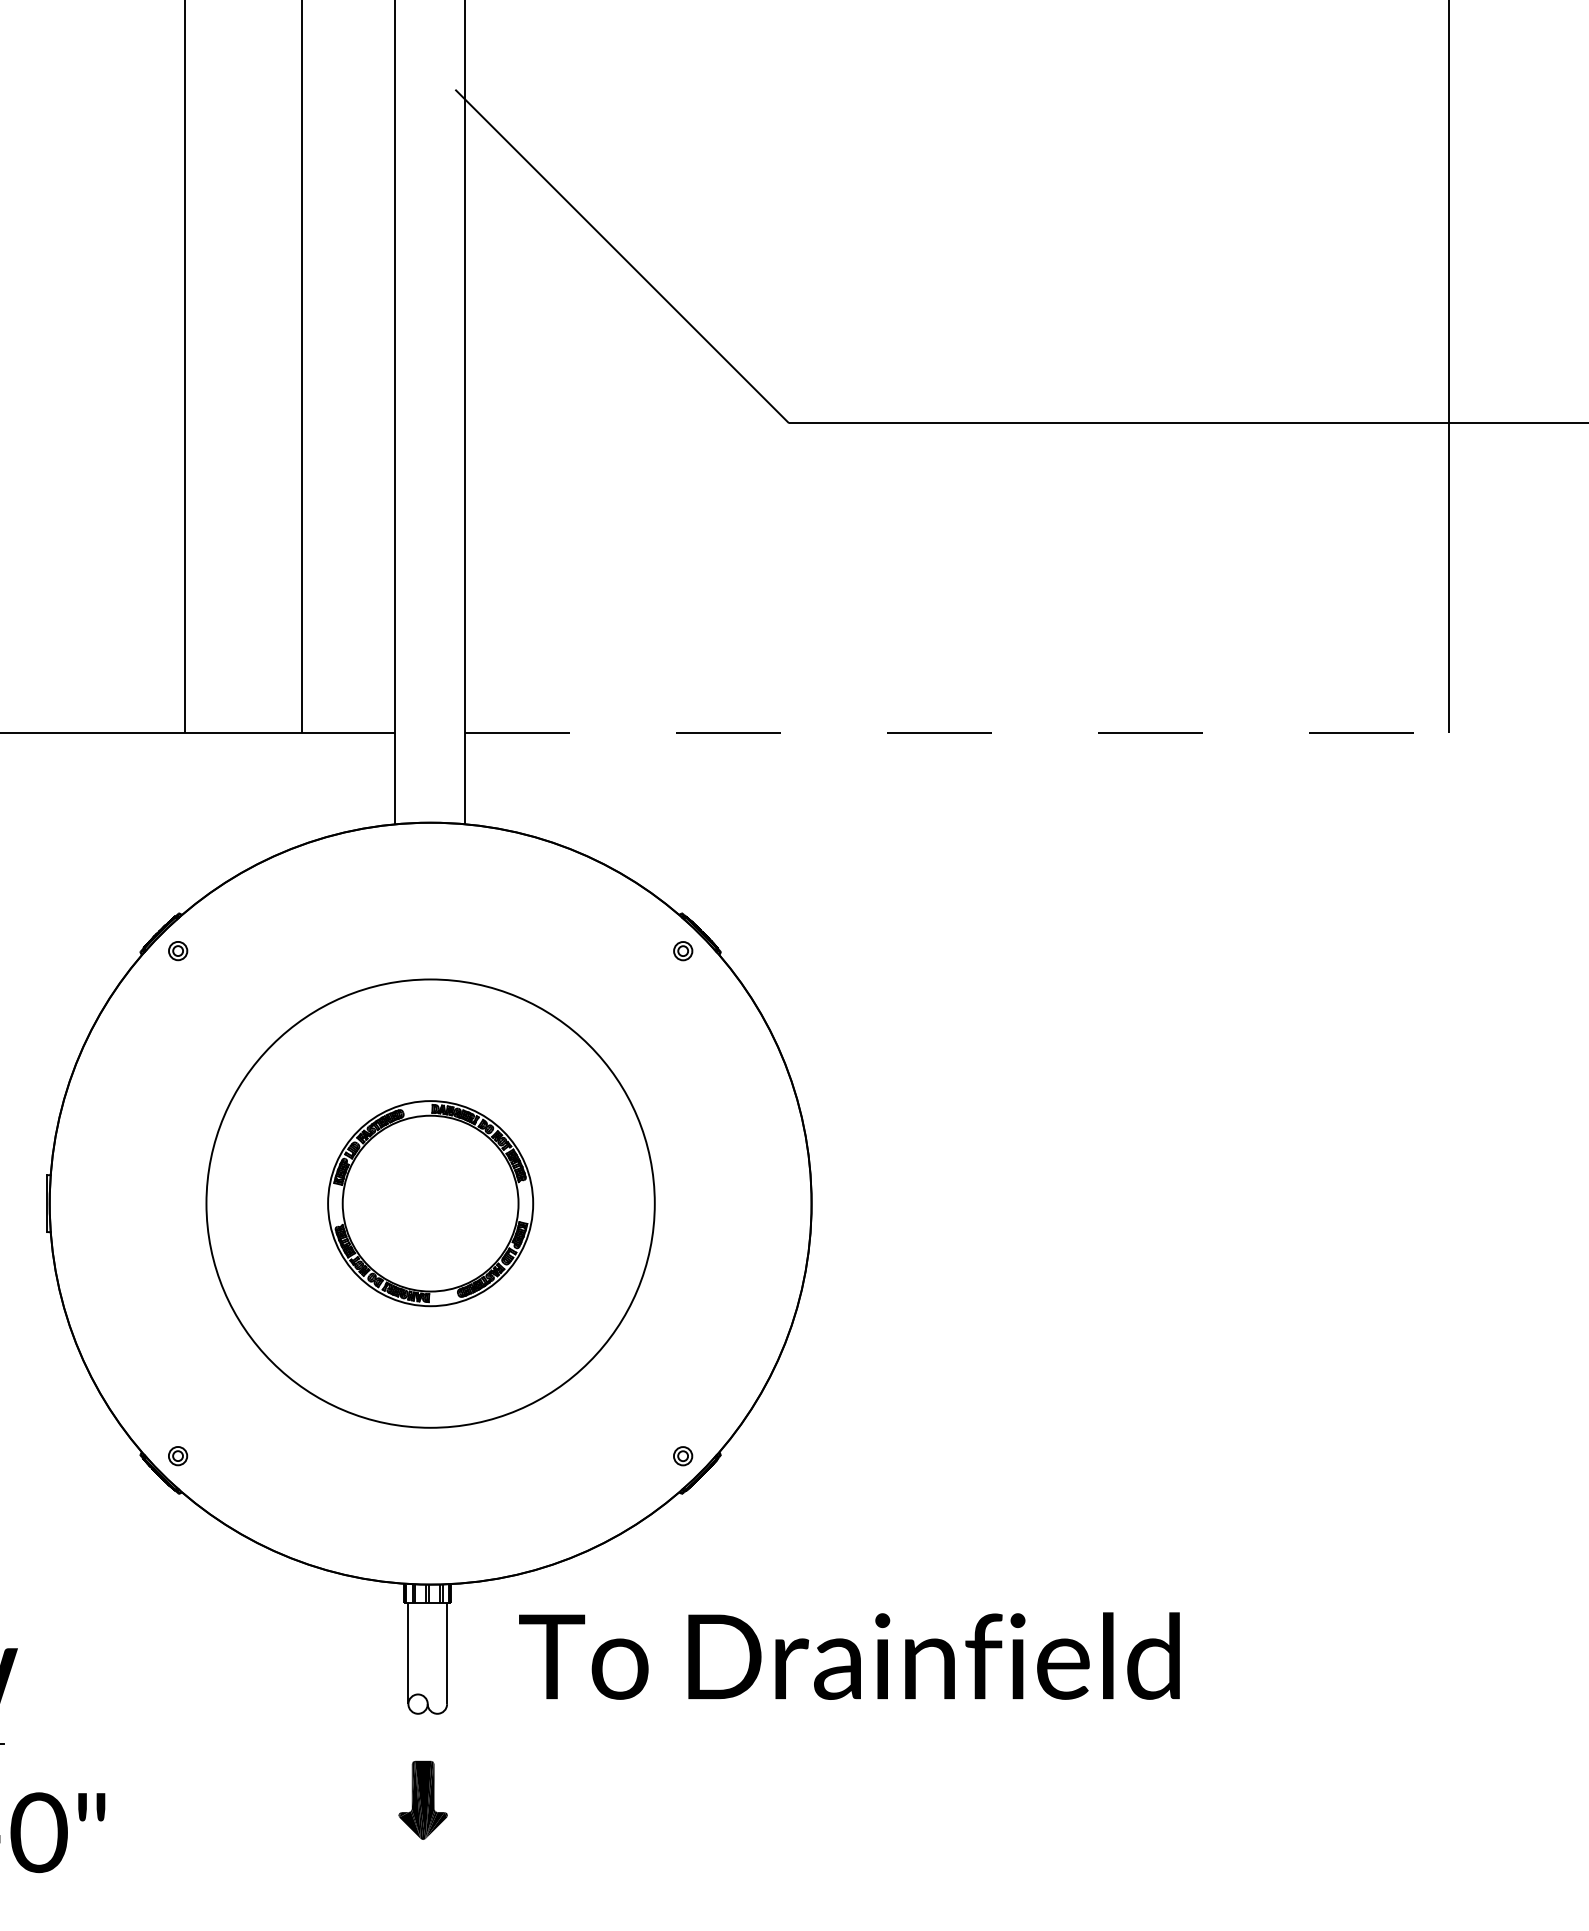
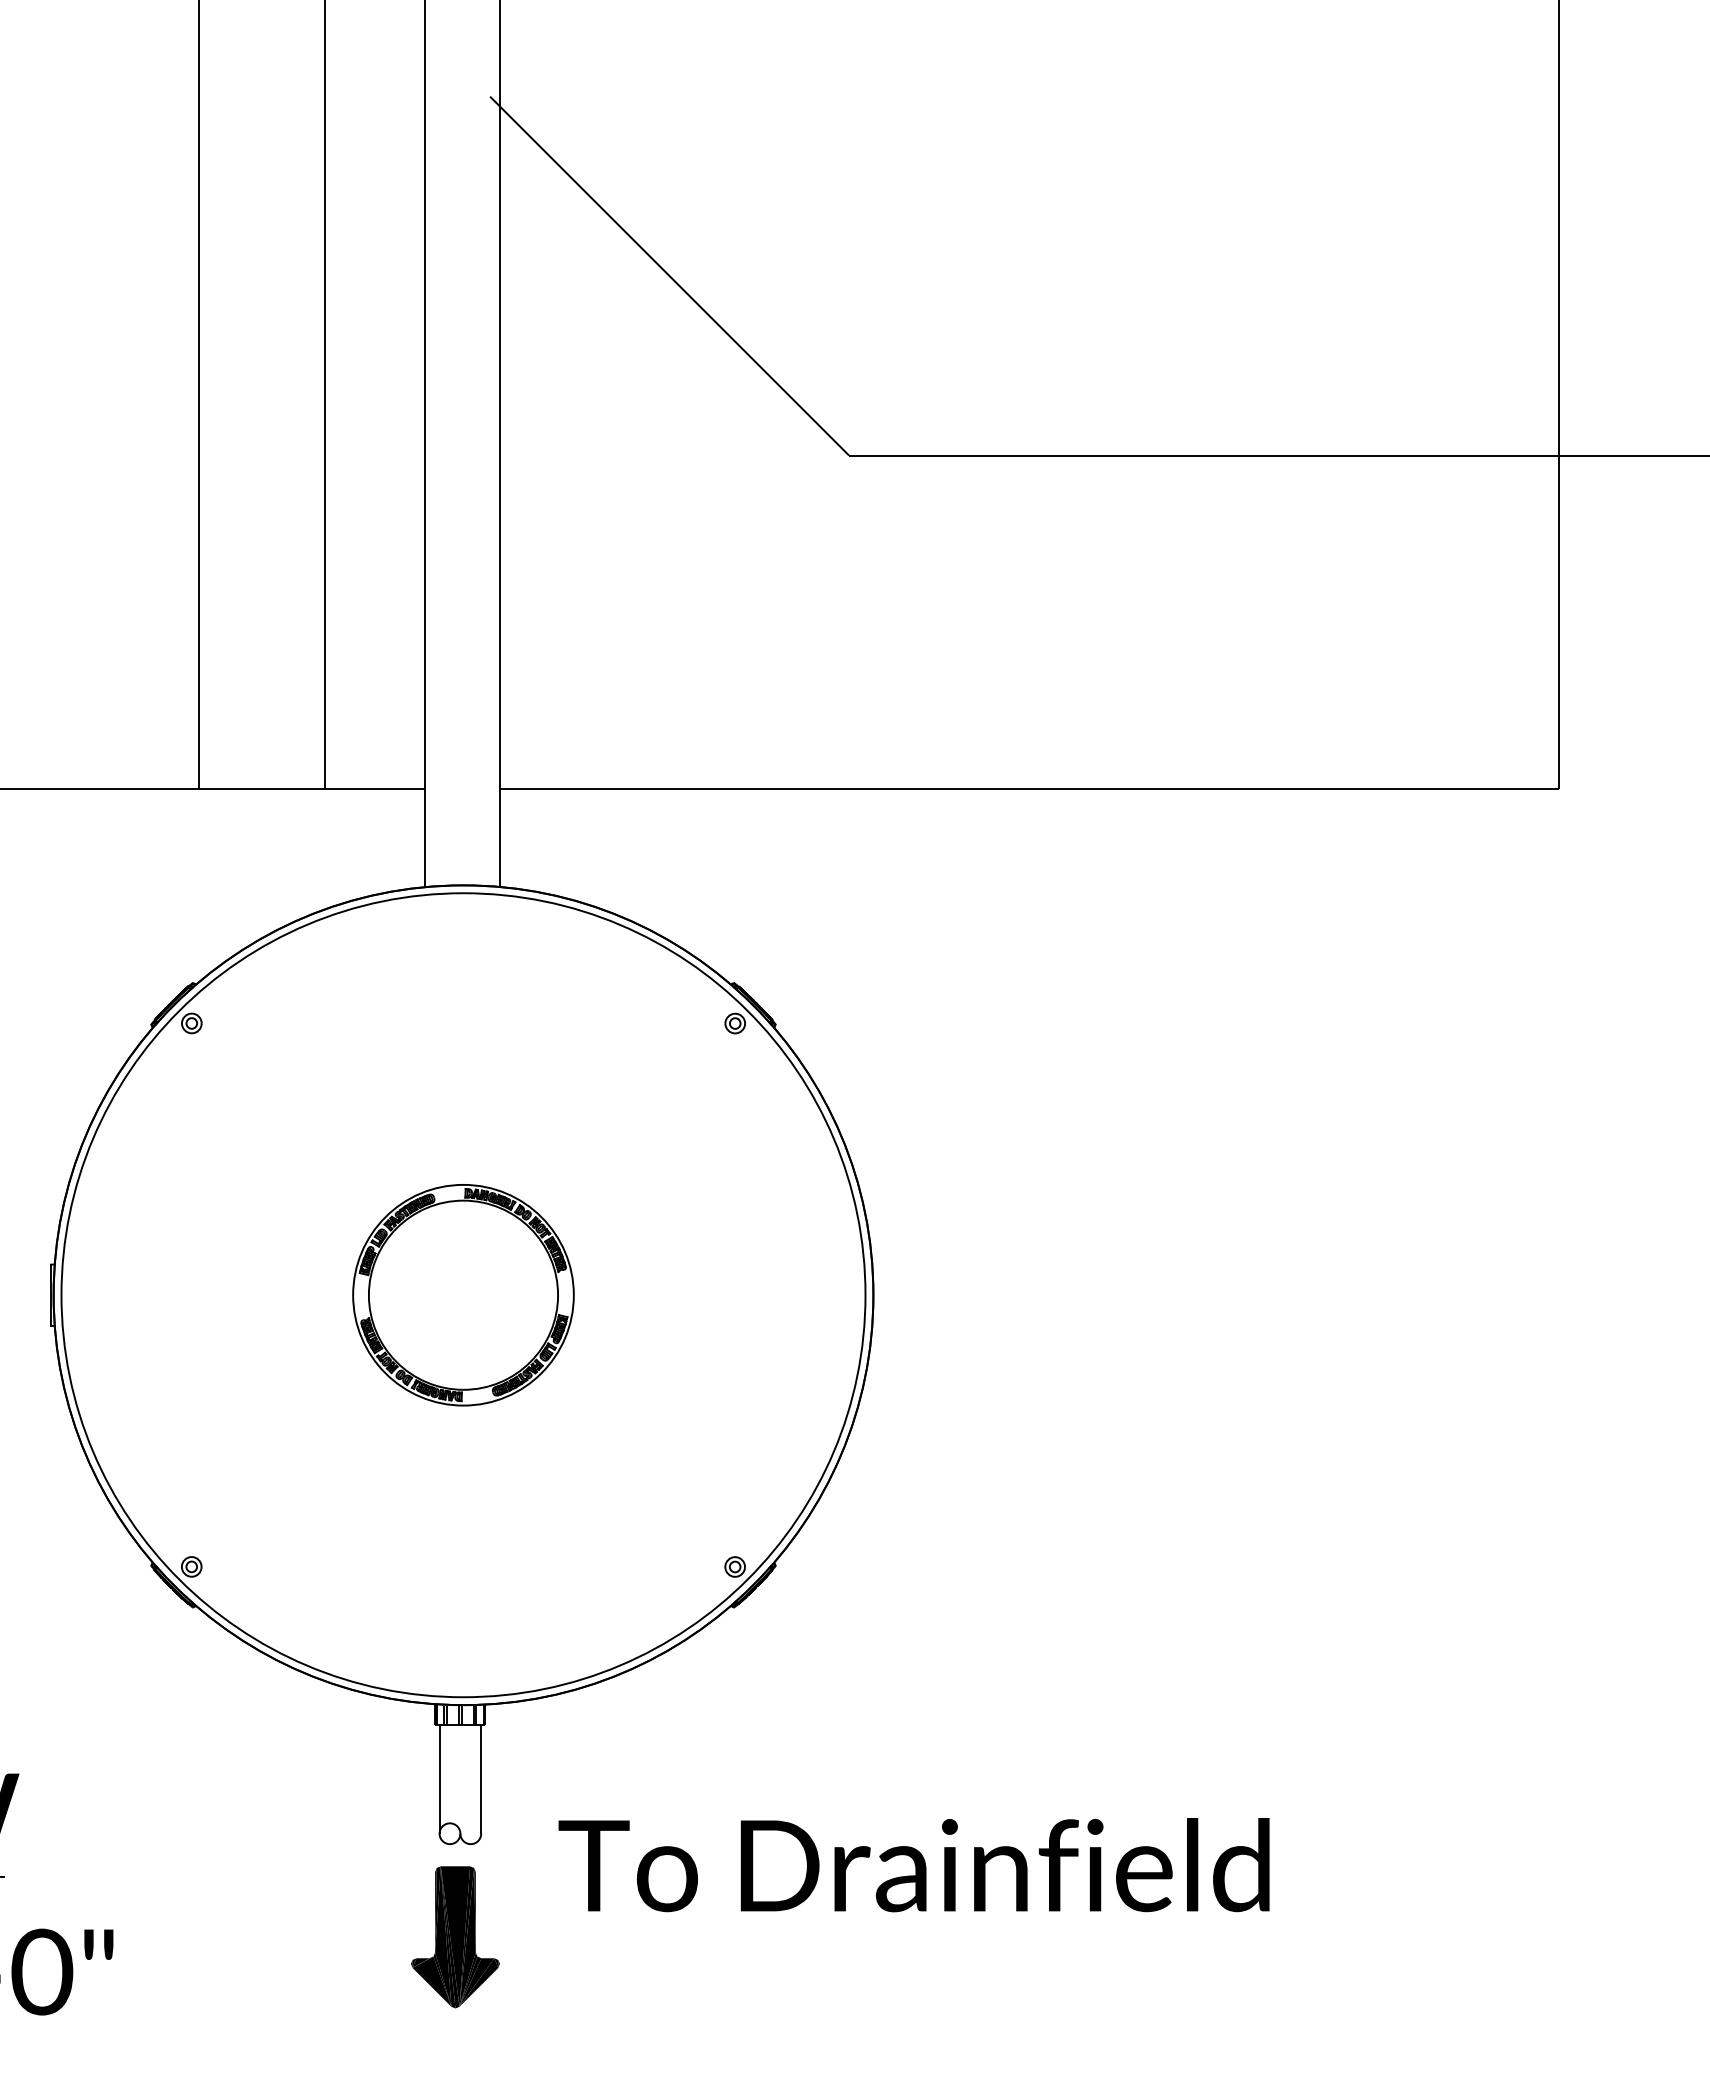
line: (956, 733) -> (1029, 789), dashed -> solid
circle: (430, 1203) -> (463, 1295), size x1.67
text: (848, 1656) -> (913, 1865), moved
part: (423, 1800) -> (455, 1937), size x1.67

